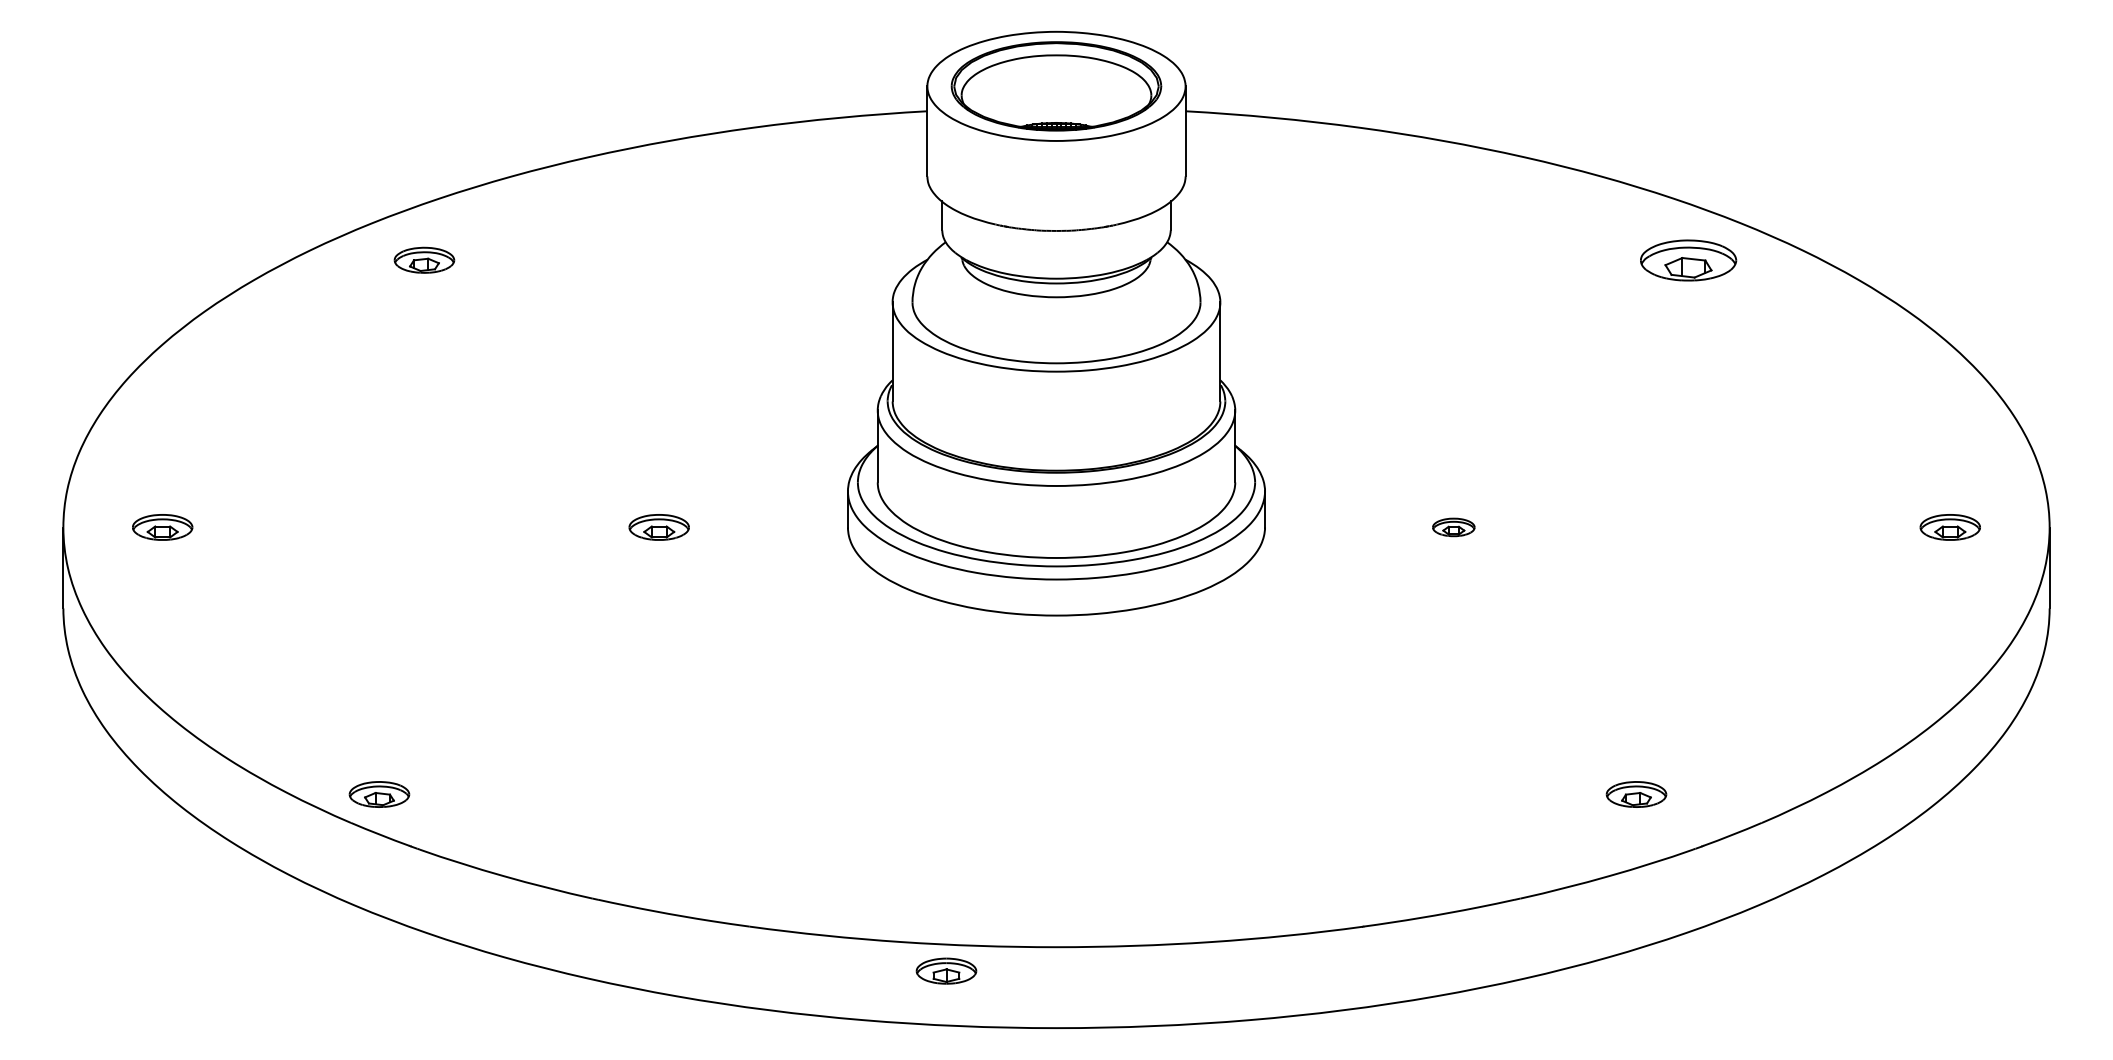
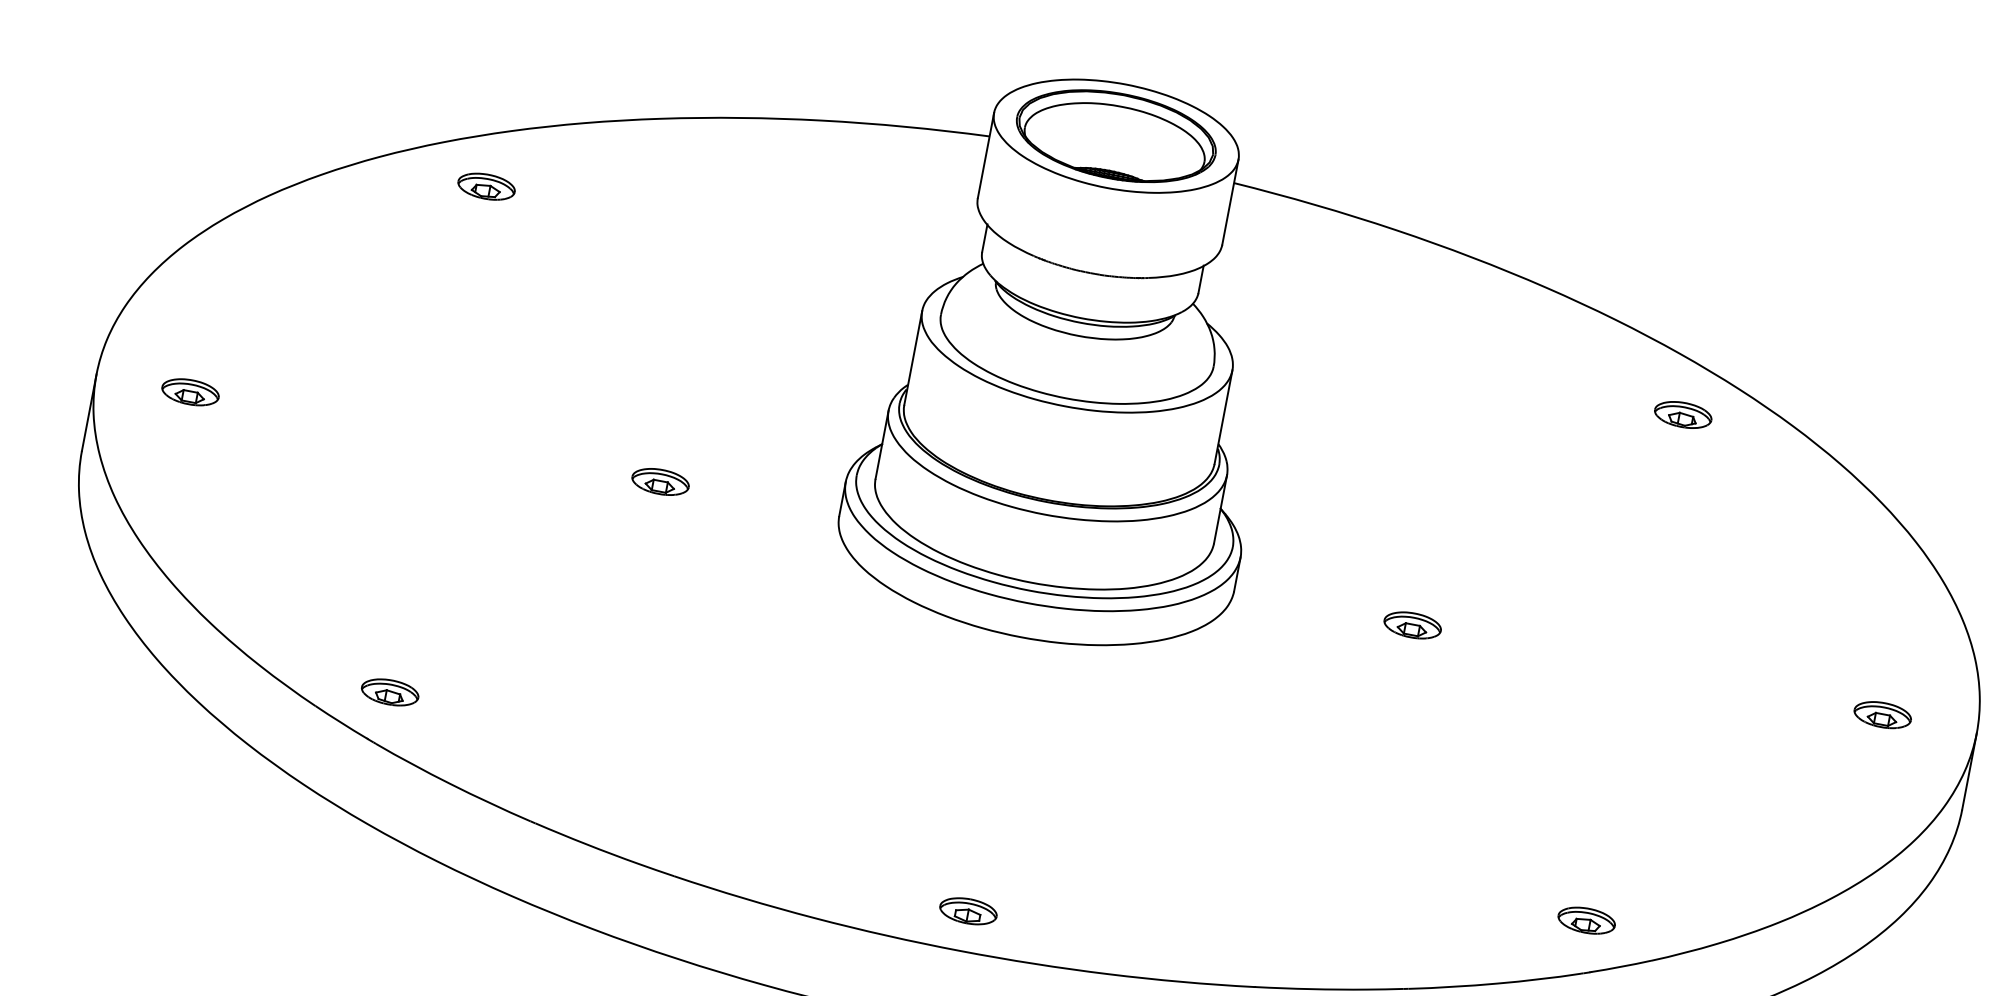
part: (1688, 259) -> (1683, 414), size x0.62
part: (1453, 527) -> (1412, 625), size x1.43
part: (379, 794) -> (390, 692), moved
part: (1636, 794) -> (1586, 920), moved
part: (946, 970) -> (968, 910), moved

